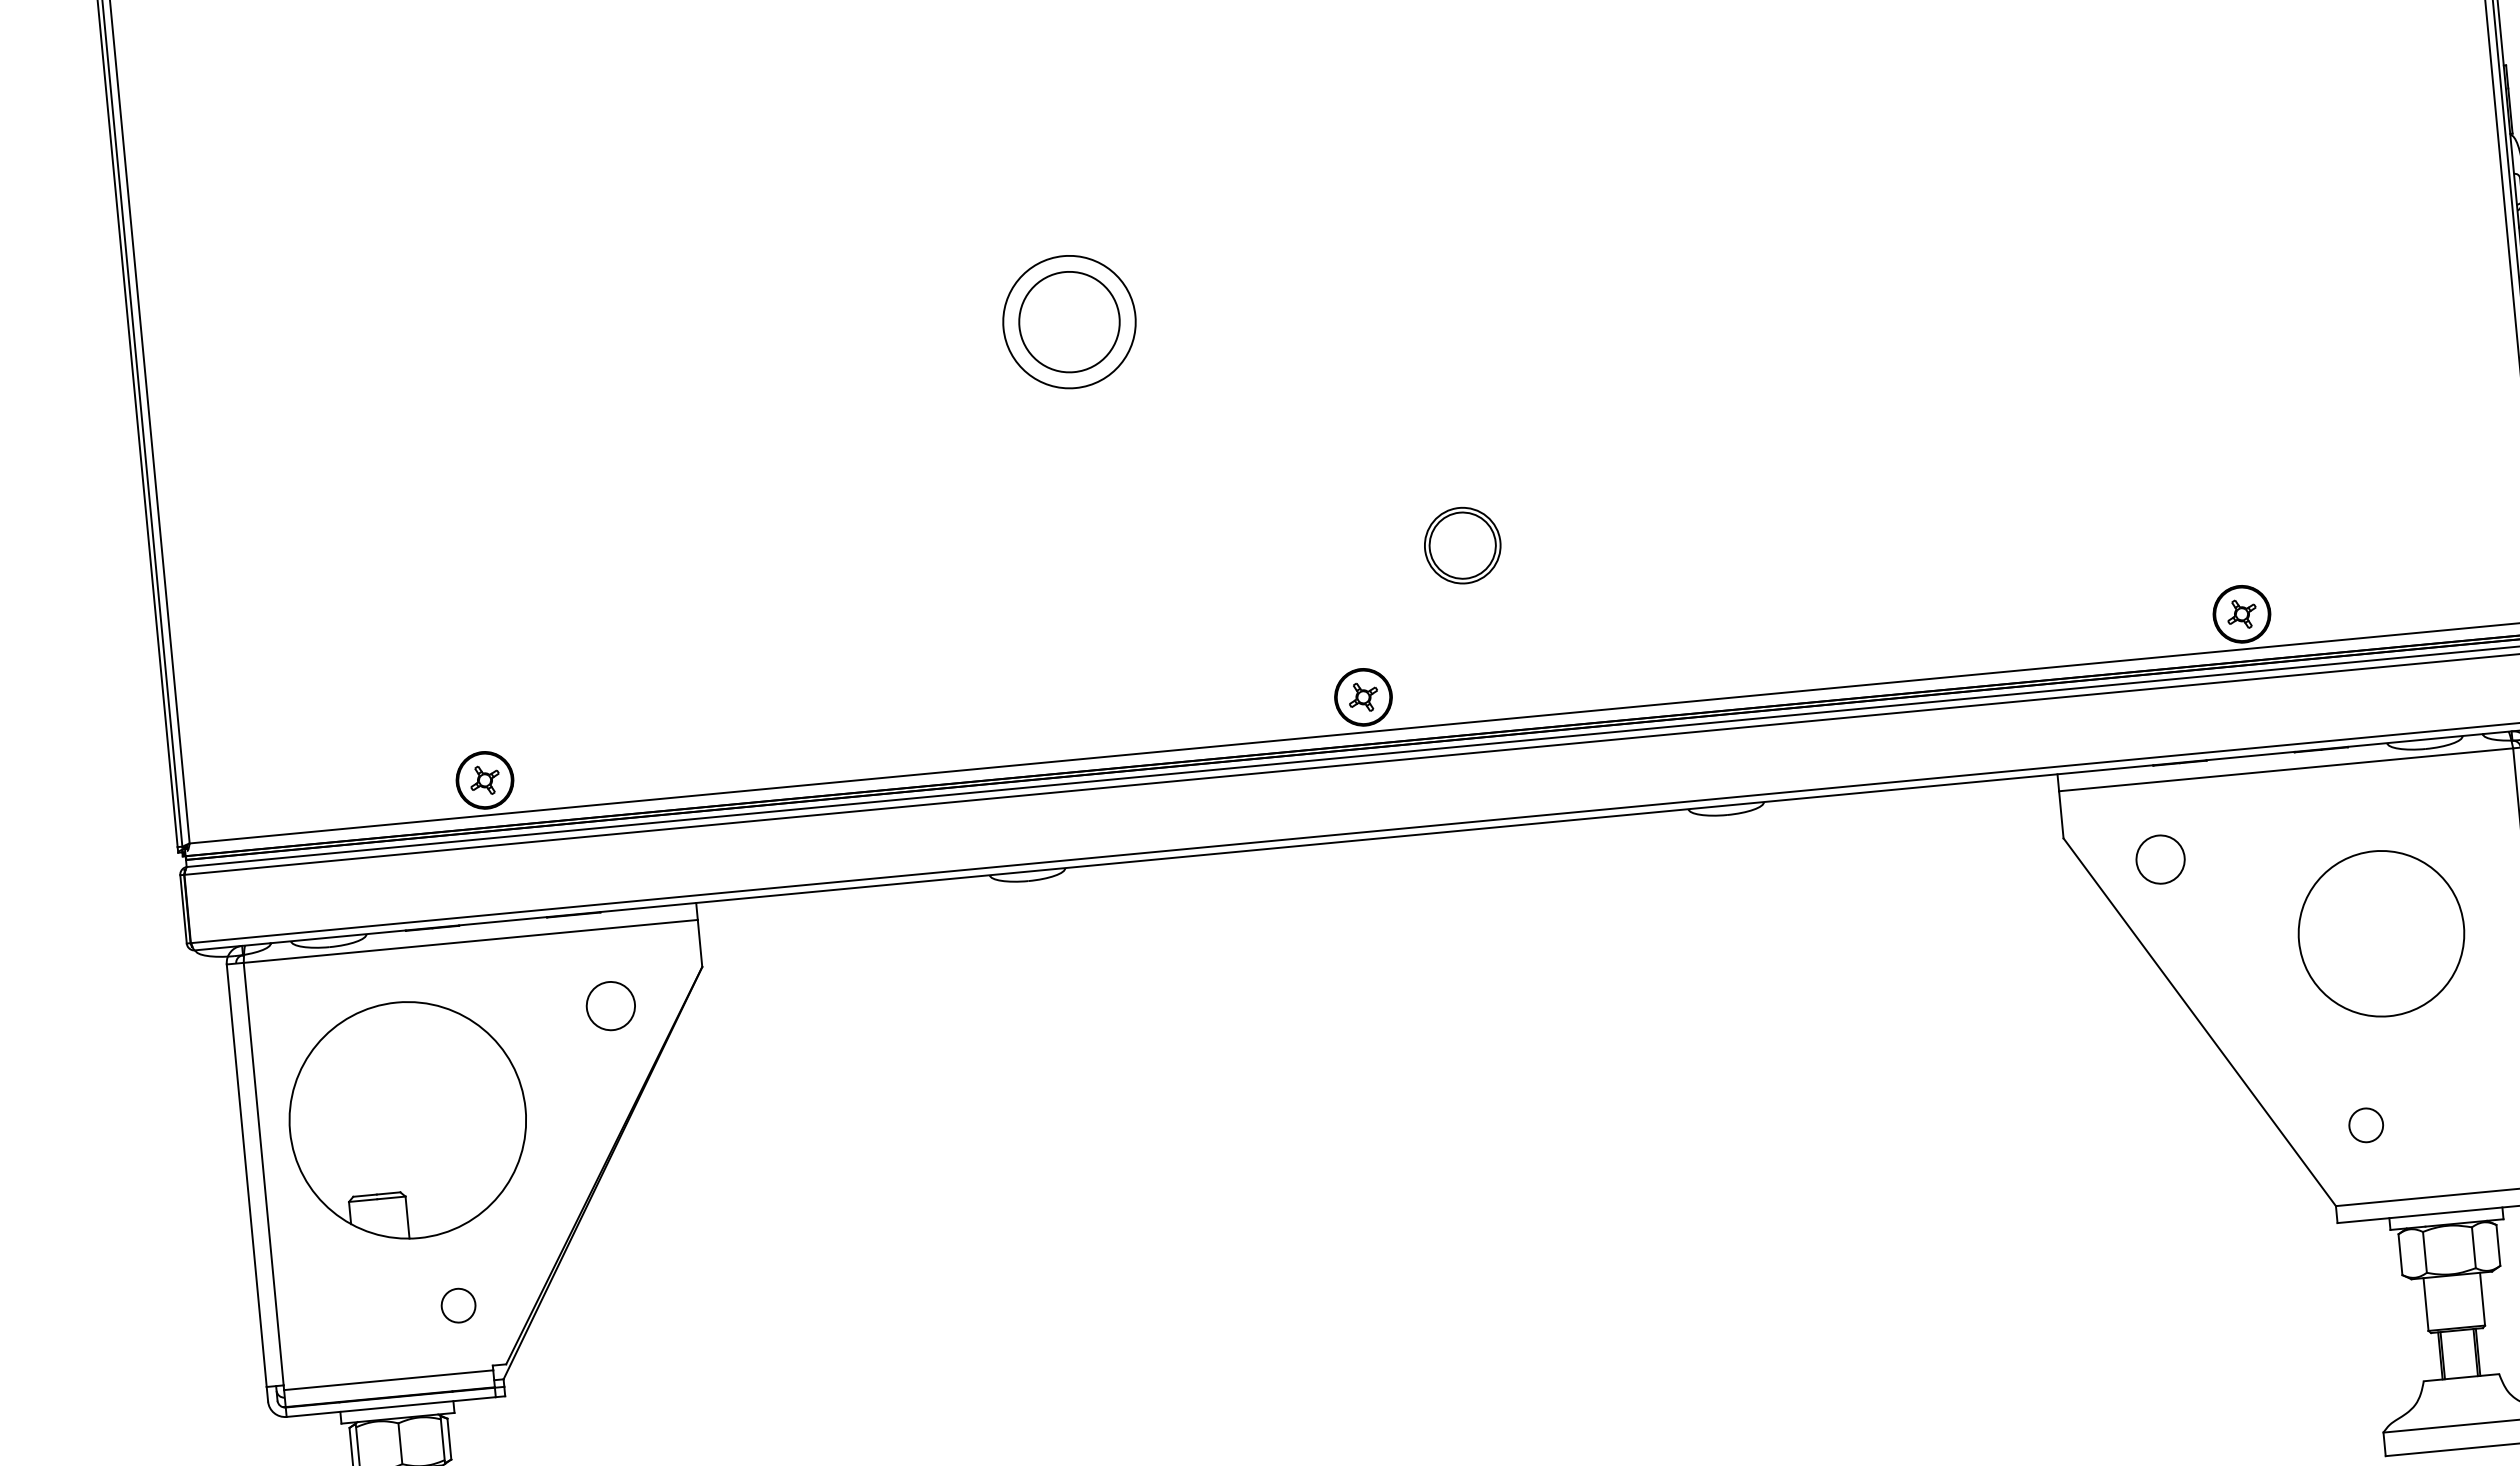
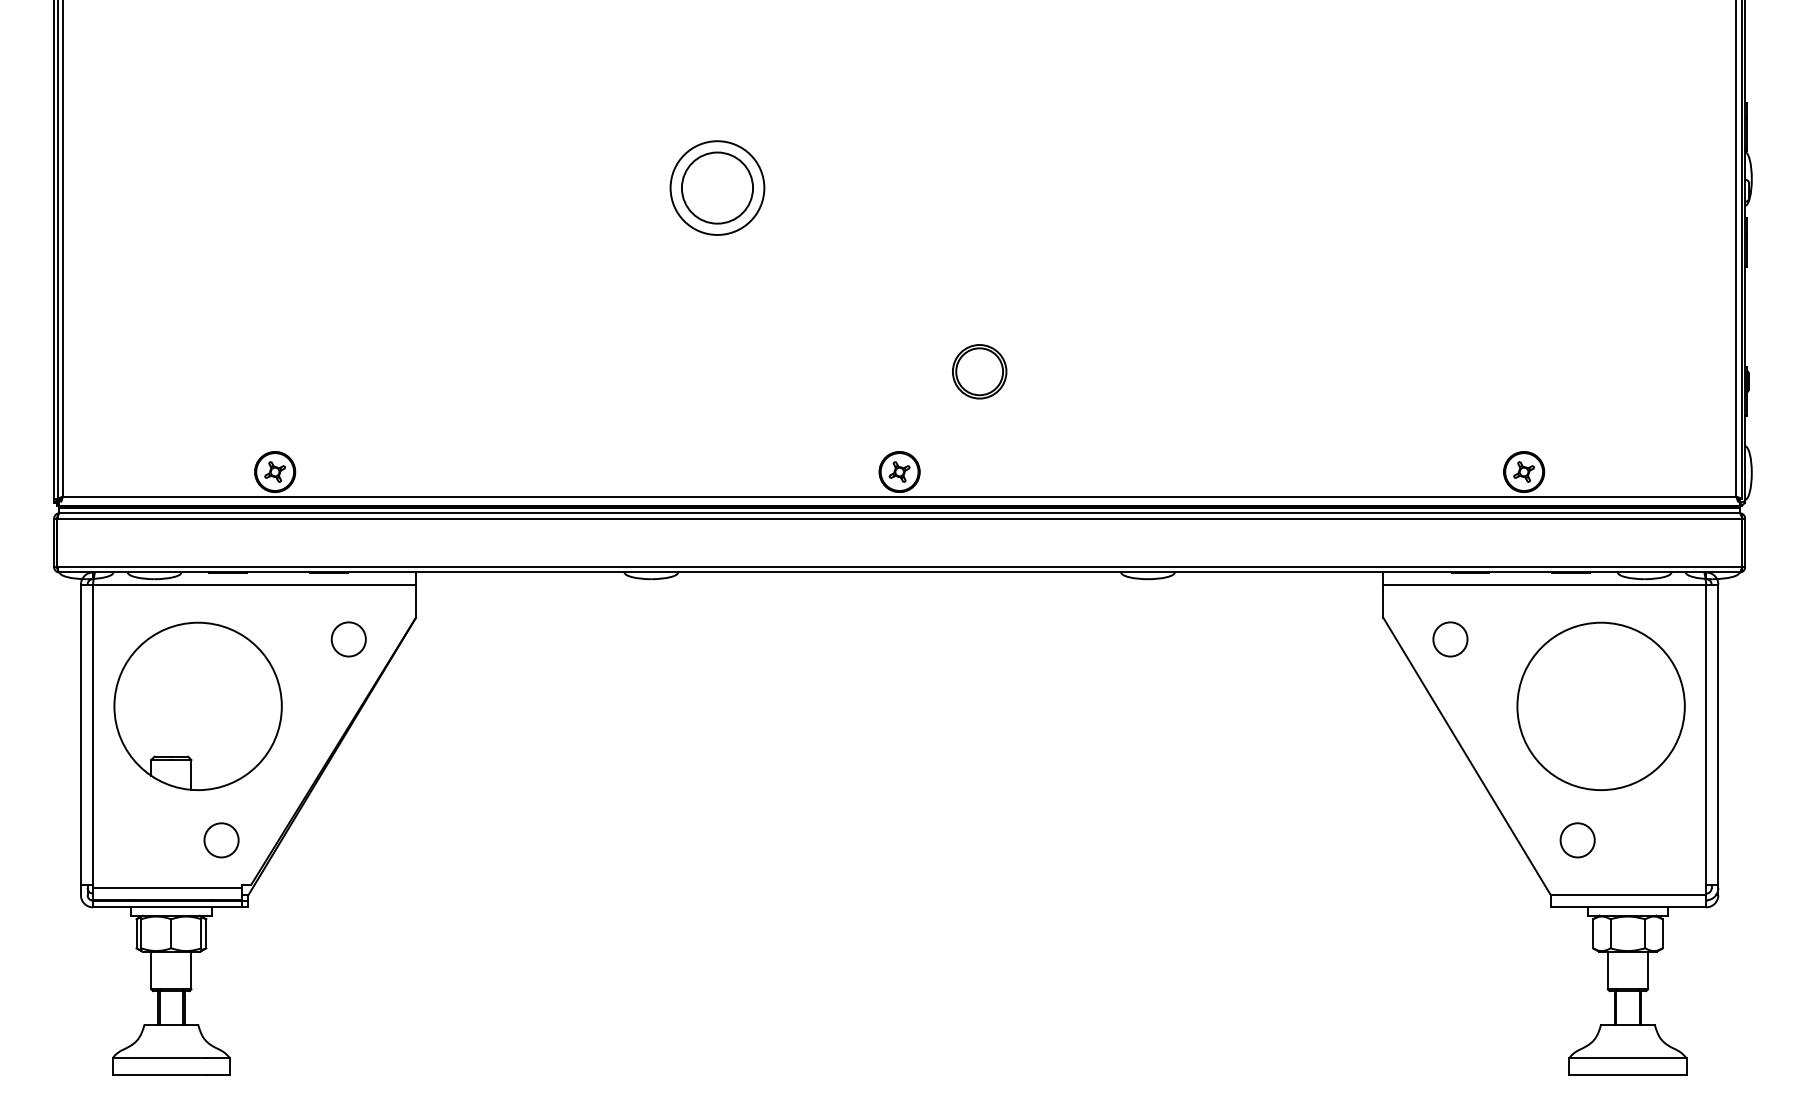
circle: (2380, 933) -> (1600, 706), size x1.43
circle: (2366, 1125) -> (1577, 840), size x1.43
circle: (458, 1305) -> (221, 840), size x1.43

